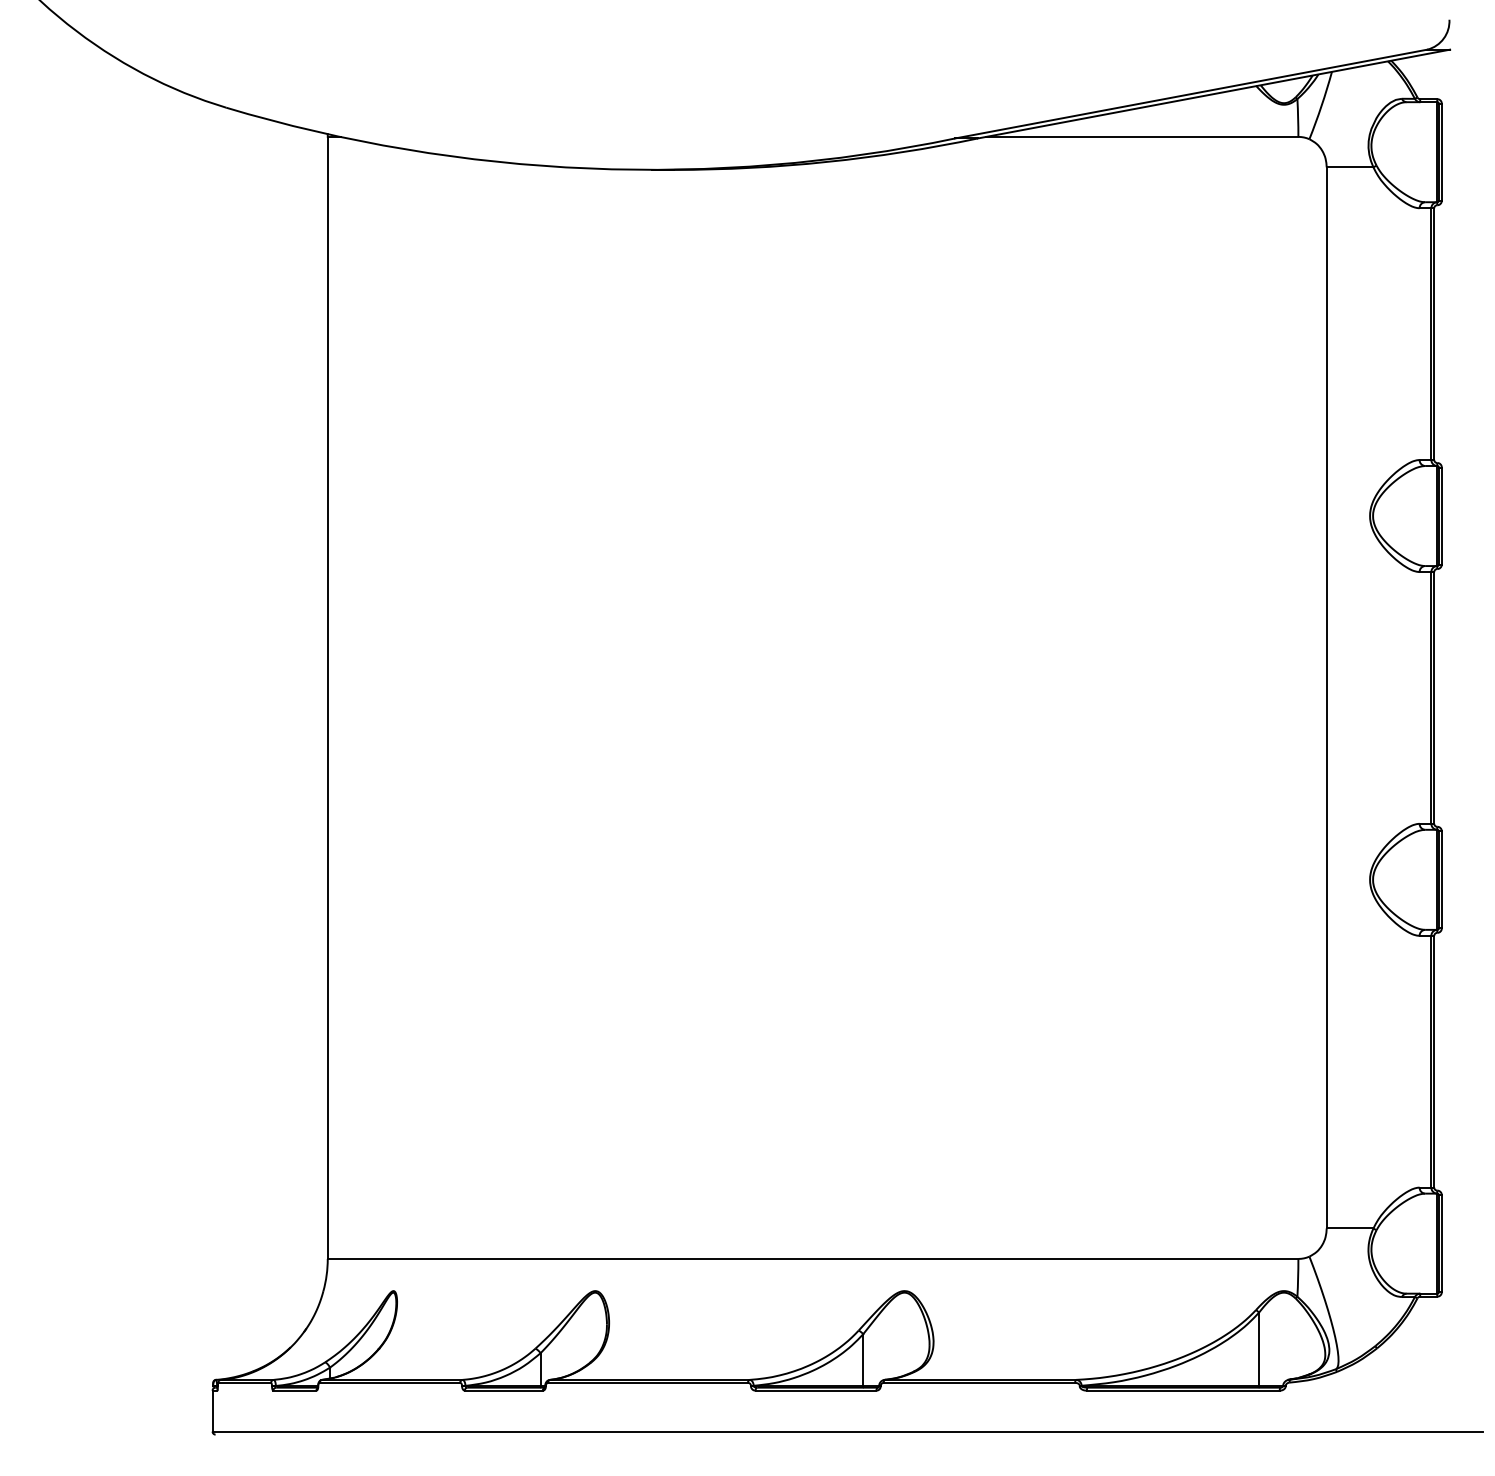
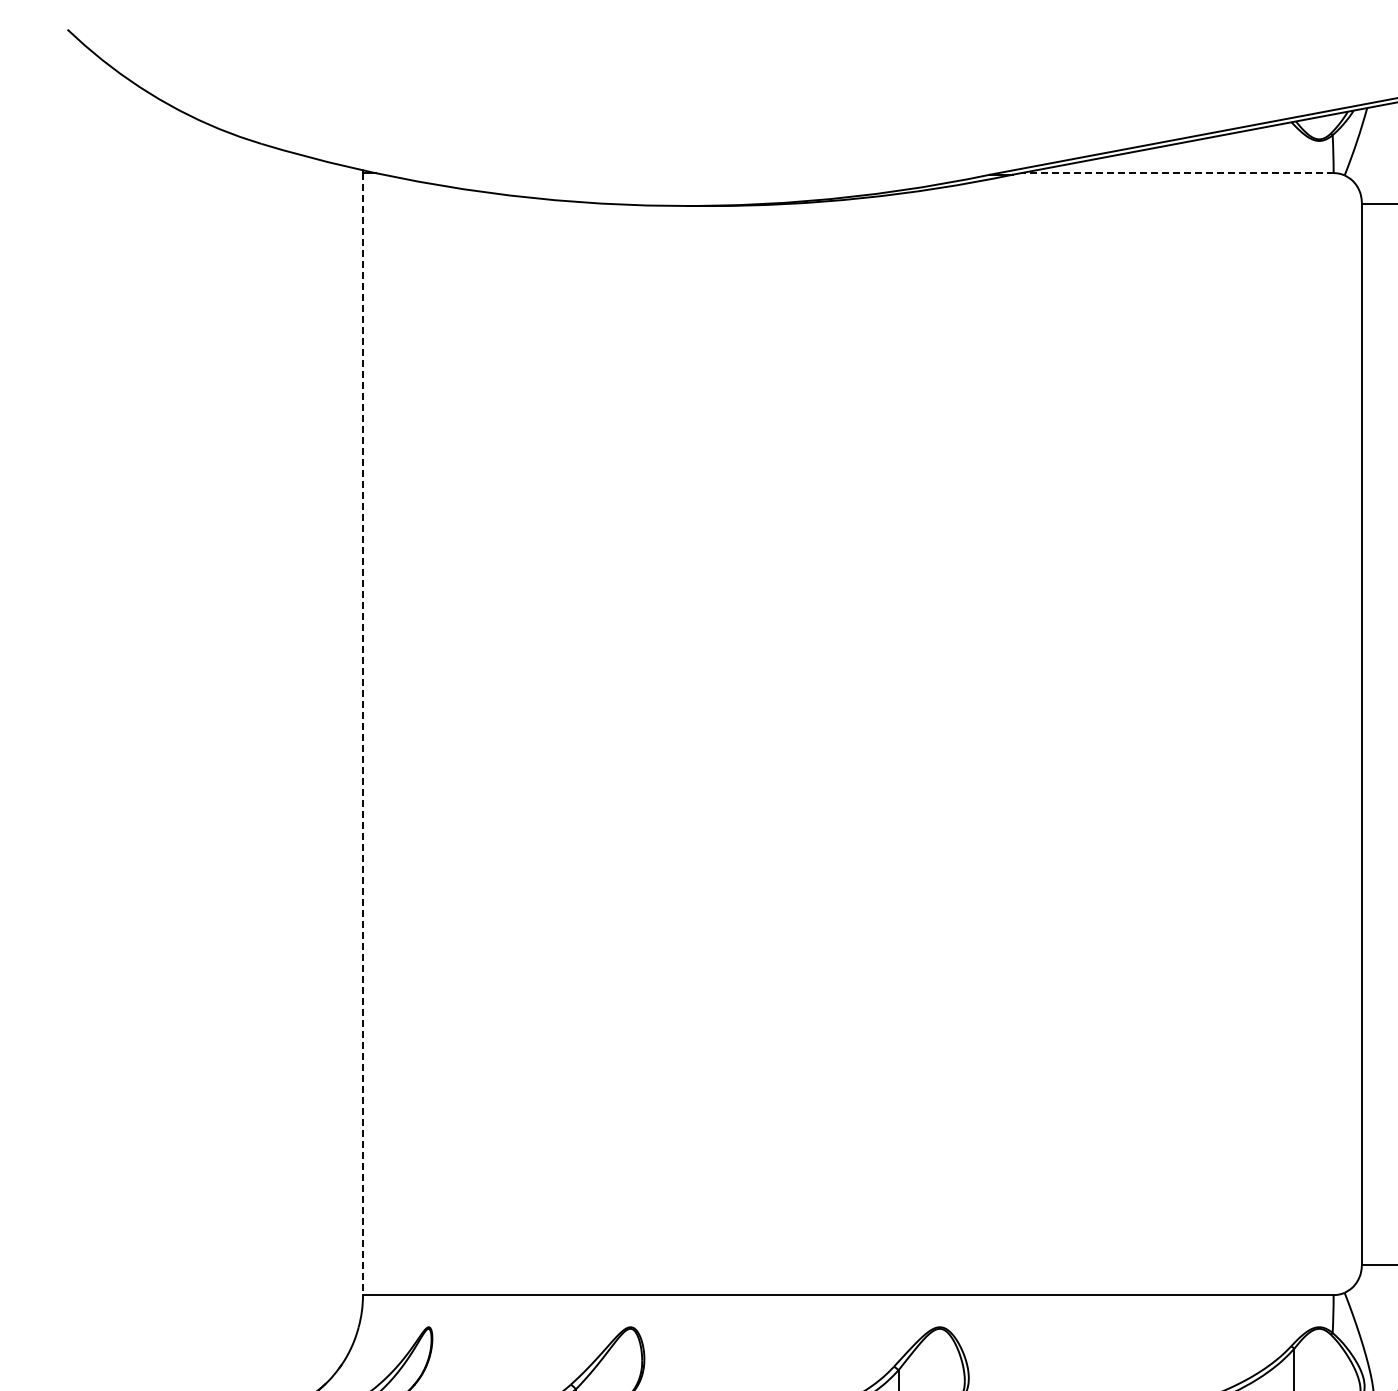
line: (1141, 136) -> (1176, 172), solid -> dashed
line: (327, 698) -> (362, 734), solid -> dashed

